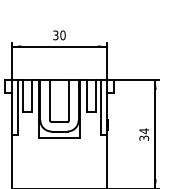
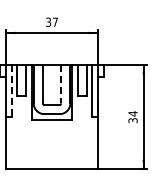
text: (63, 34) -> (55, 21), 30 -> 37
line: (69, 100) -> (61, 84), solid -> dashed
line: (18, 107) -> (12, 91), solid -> dashed

